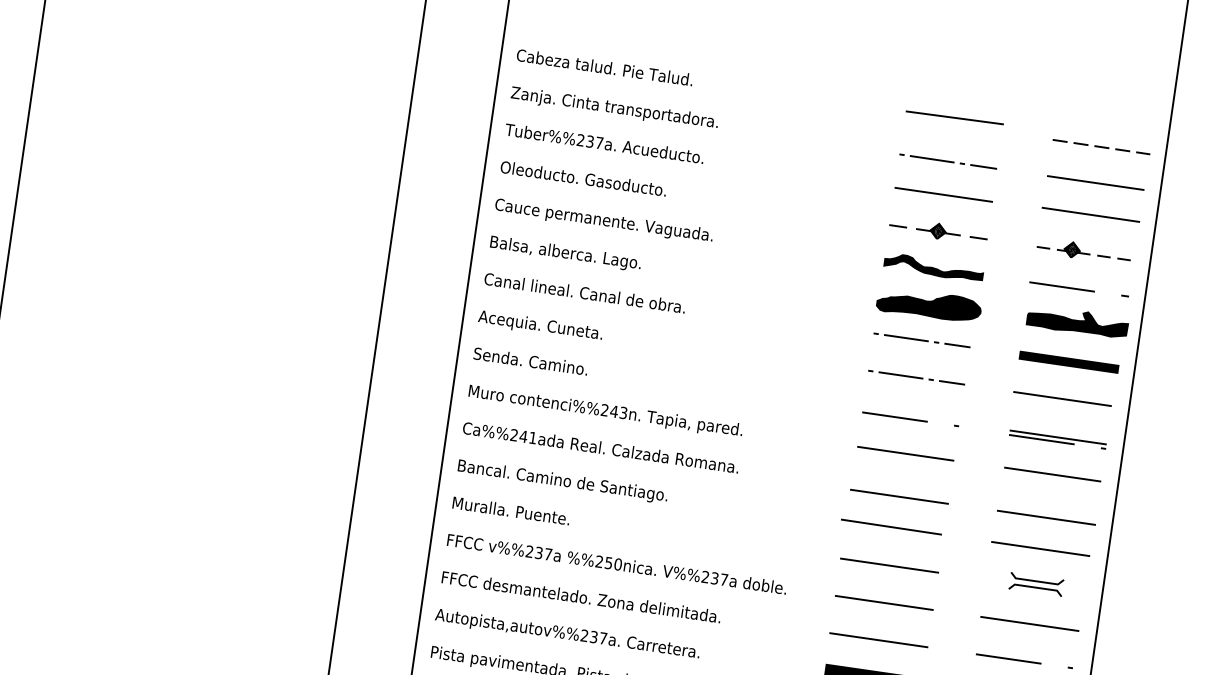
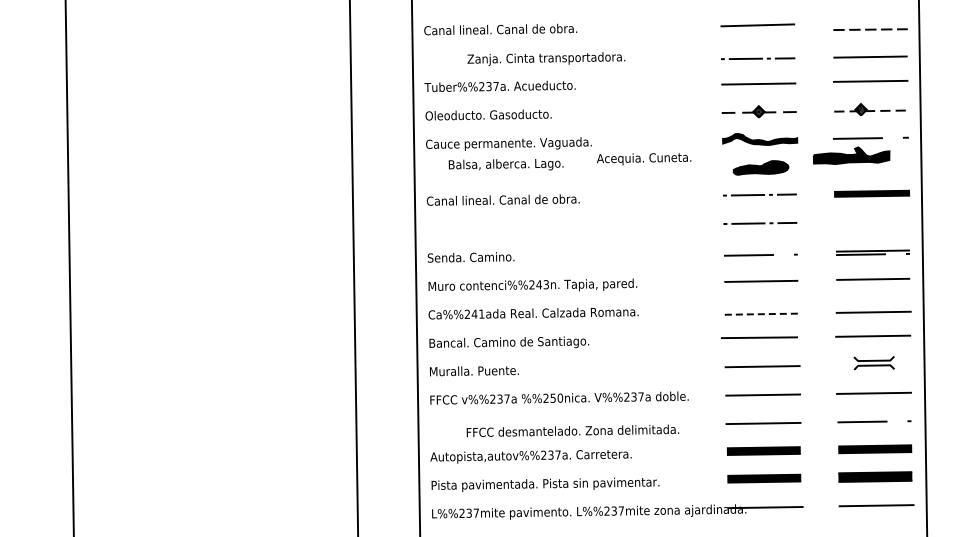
text: (627, 71) -> (508, 29), Cabeza talud. Pie Talud. -> Canal lineal. Canal de obra.
text: (614, 107) -> (546, 58), moved
text: (564, 252) -> (505, 164), moved
part: (928, 304) -> (760, 167), size x0.7
part: (1077, 321) -> (851, 155), moved
text: (540, 326) -> (644, 159), moved
line: (1062, 398) -> (871, 221), removed
line: (899, 497) -> (761, 314), solid -> dashed
text: (581, 596) -> (572, 430), moved

